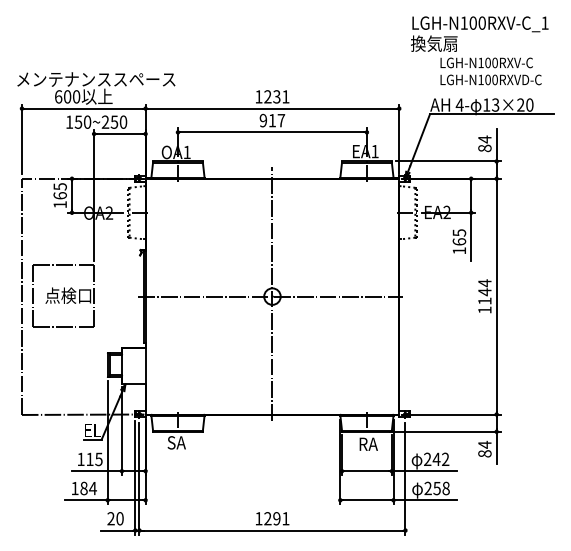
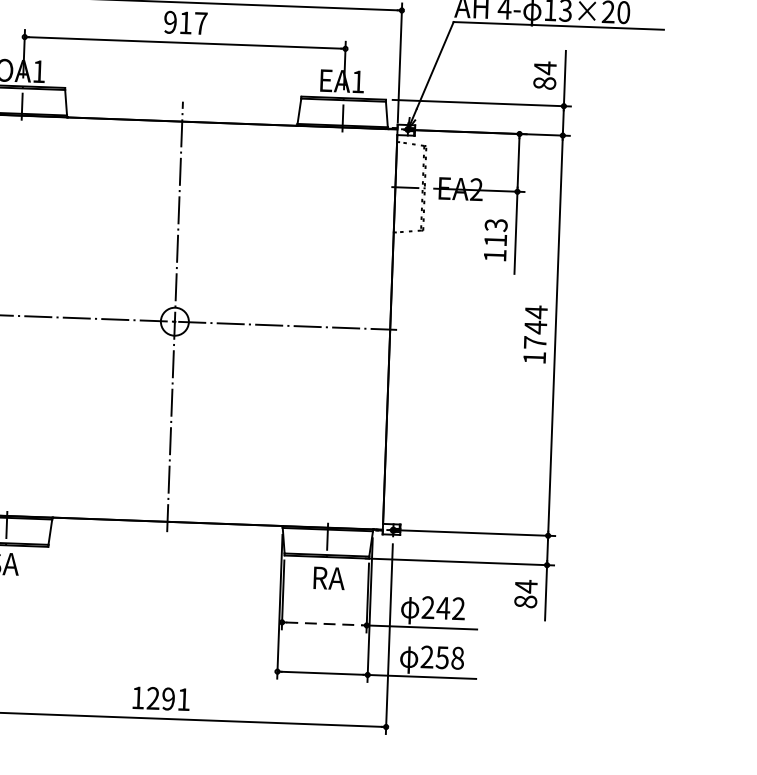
text: (459, 237) -> (496, 232), 165 -> 113
text: (484, 300) -> (534, 341), 1144 -> 1744
line: (367, 471) -> (325, 624), solid -> dashed

